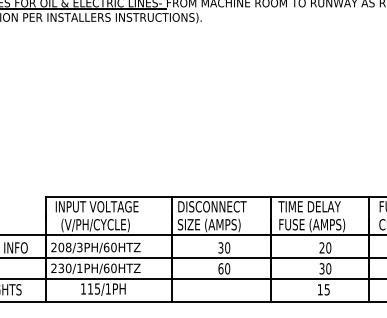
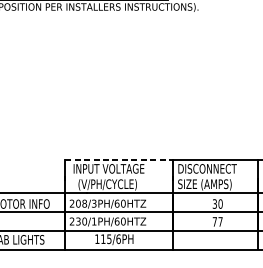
line: (109, 196) -> (119, 160), solid -> dashed
text: (224, 268) -> (217, 221), 60 -> 77
text: (108, 288) -> (118, 238), 115/1PH -> 115/6PH

